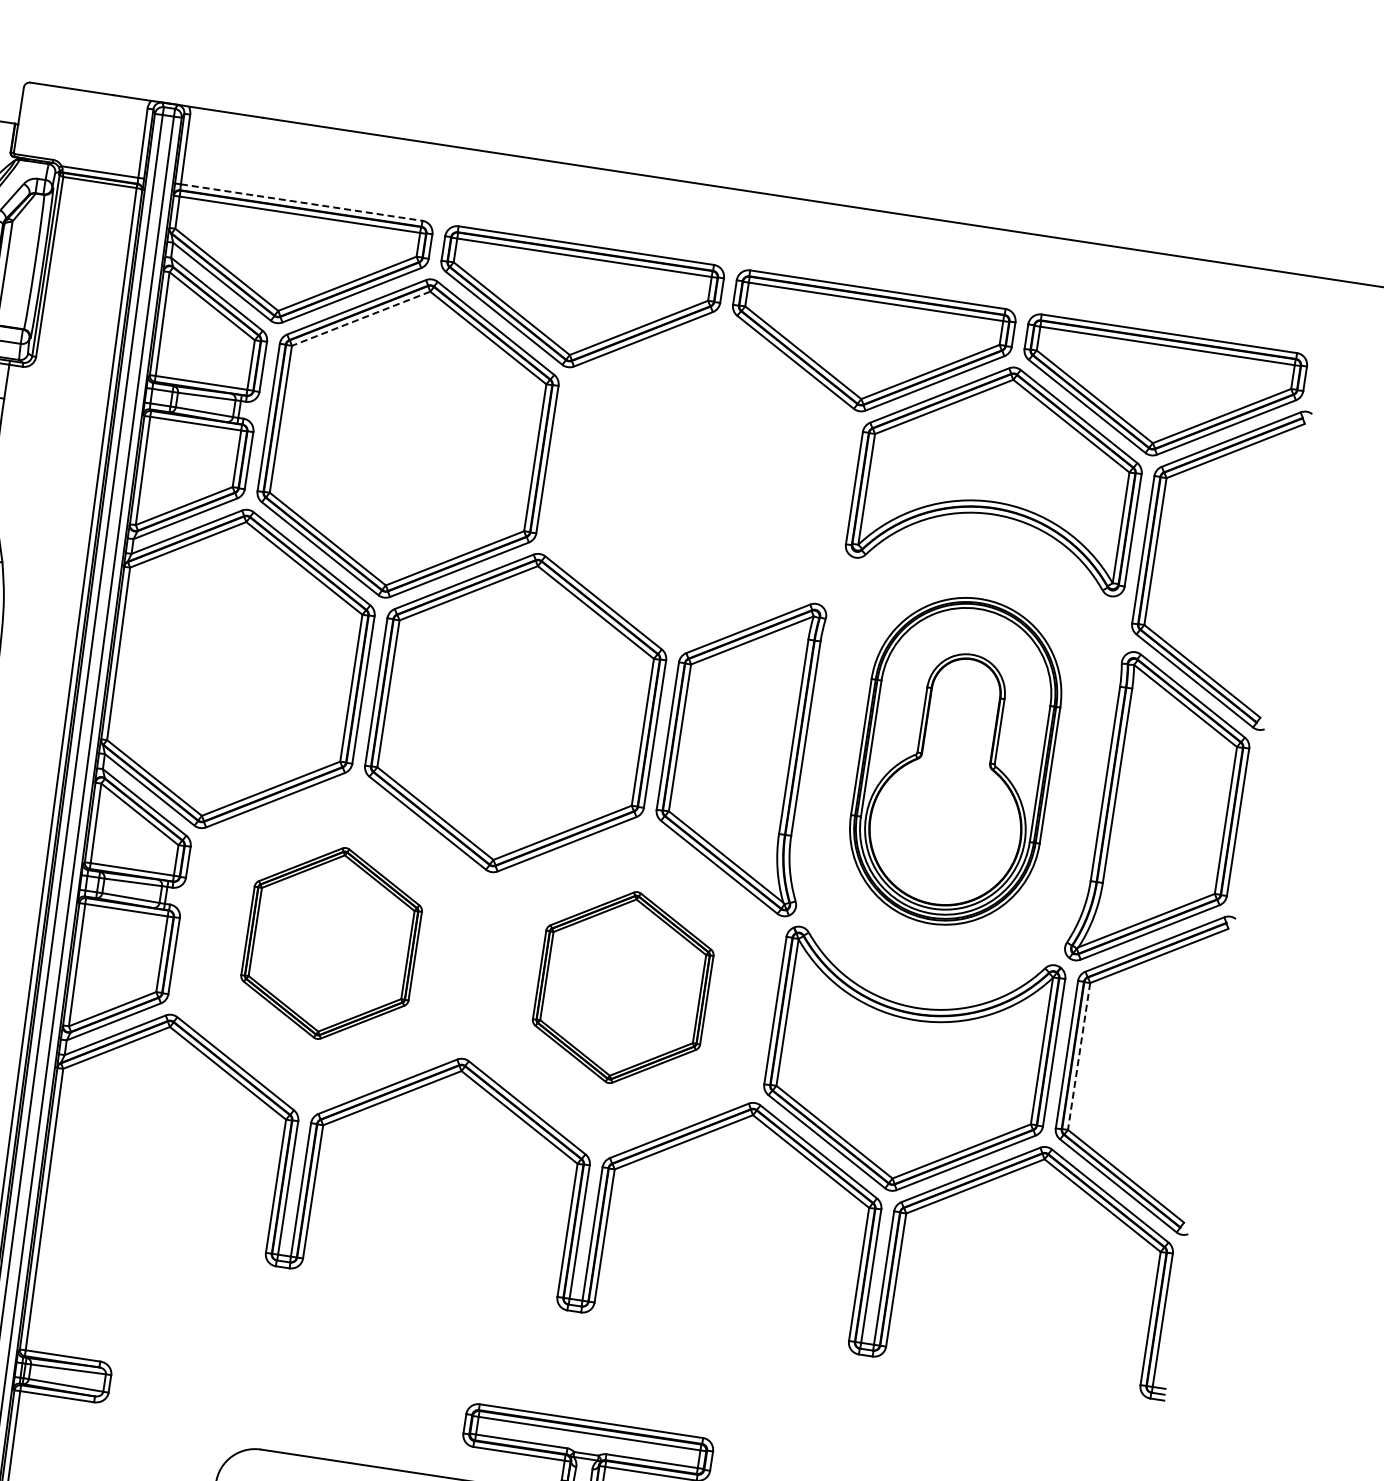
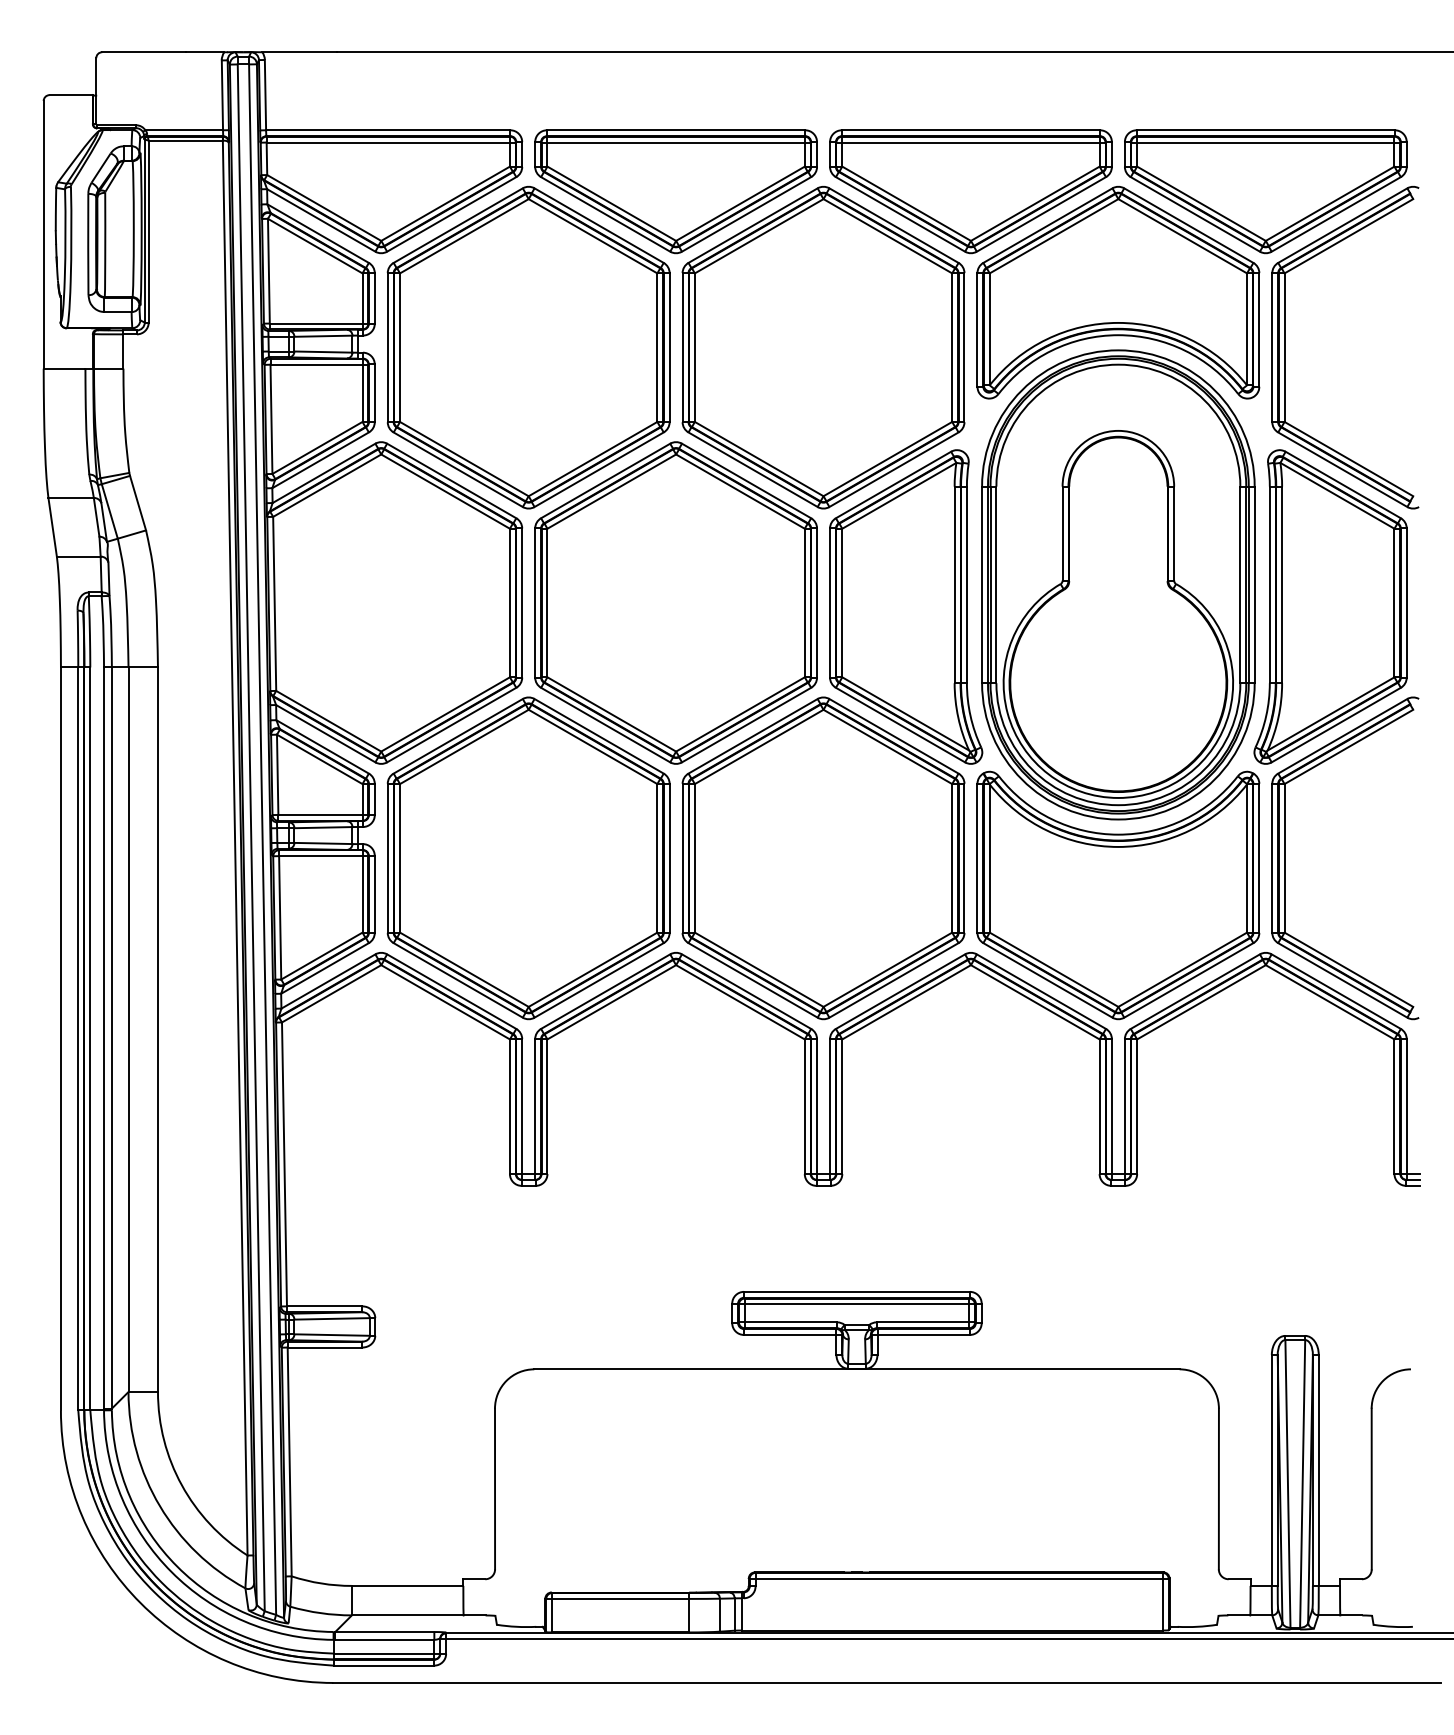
line: (301, 202) -> (388, 130), dashed -> solid
line: (360, 318) -> (463, 236), dashed -> solid
part: (699, 482) -> (823, 347), added
part: (955, 760) -> (1118, 584), size x1.43
part: (331, 943) -> (528, 858), size x1.67
part: (623, 987) -> (823, 858), size x1.67
line: (1078, 1056) -> (1284, 858), dashed -> solid

